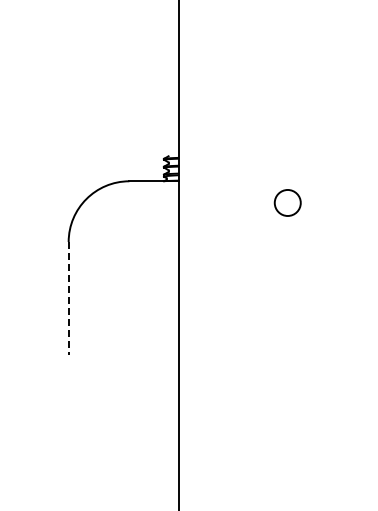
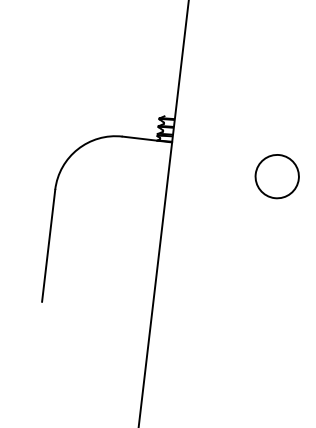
circle: (287, 202) -> (277, 176), size x1.67
line: (68, 298) -> (48, 245), dashed -> solid

